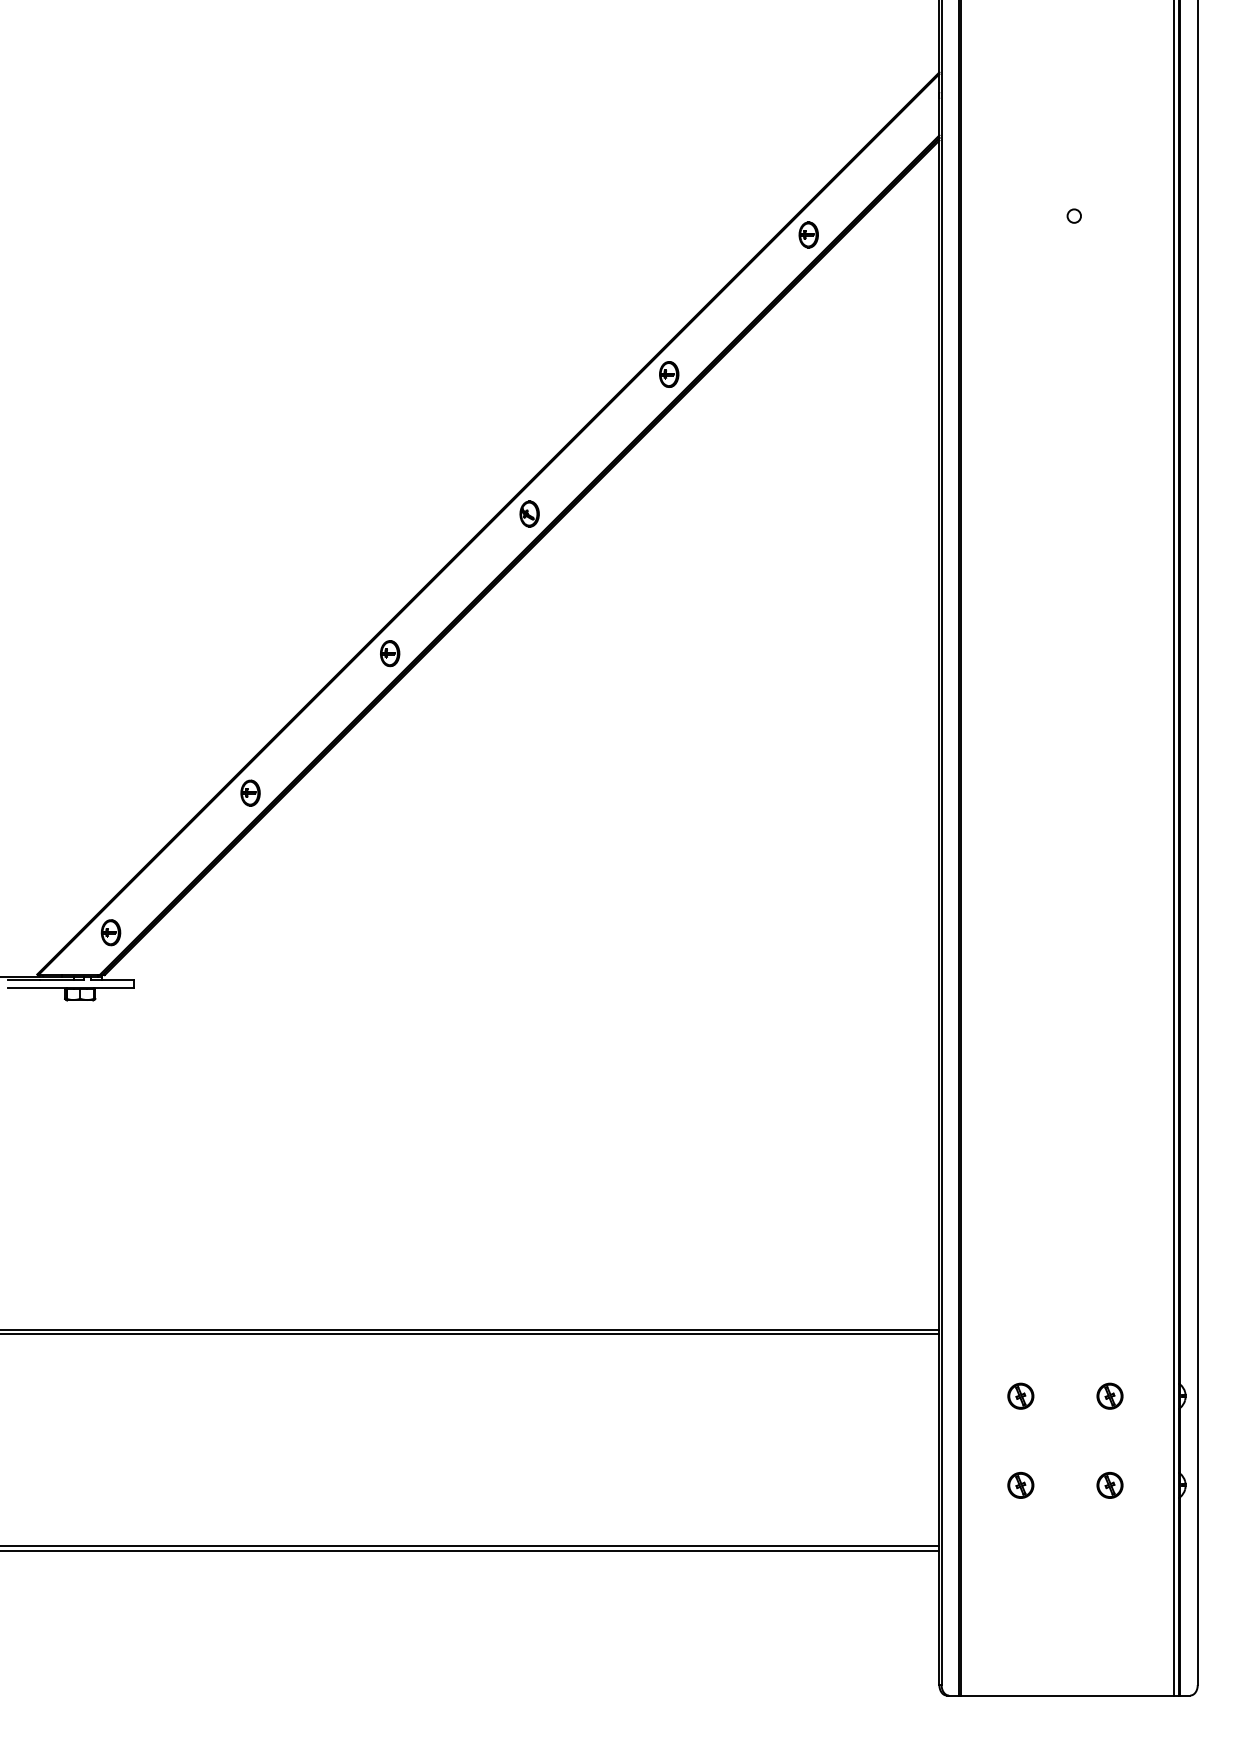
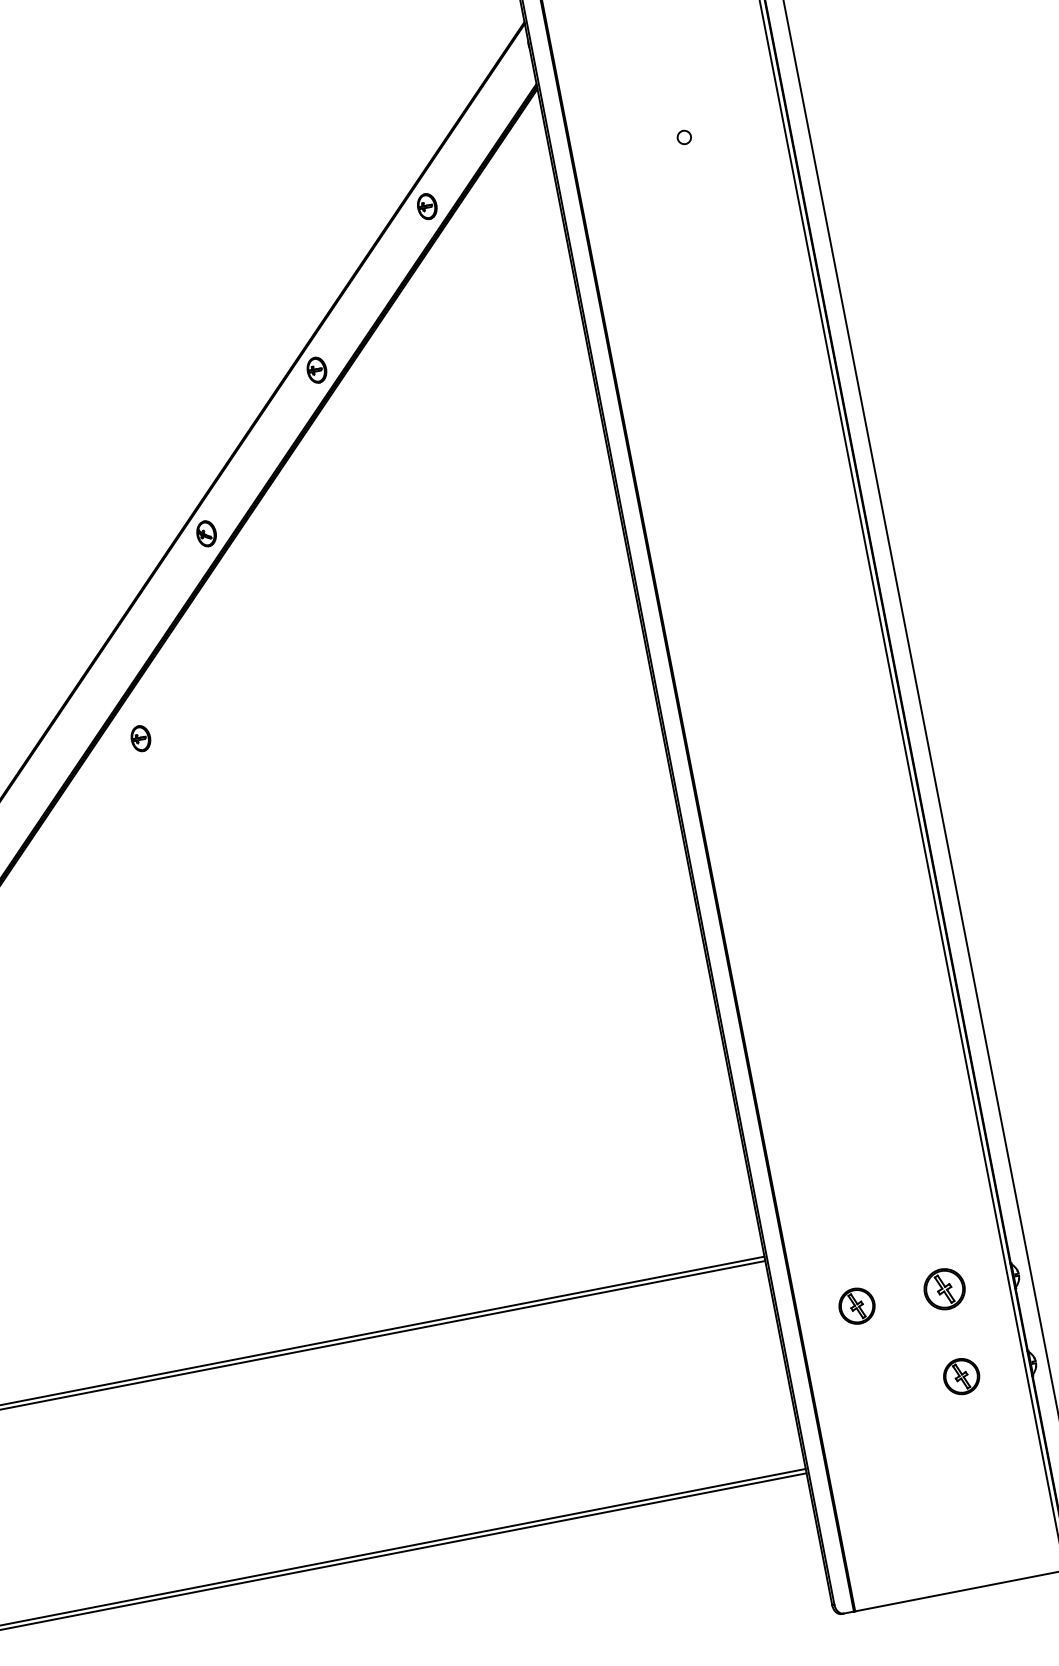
part: (390, 653) -> (141, 738), moved
part: (1020, 1395) -> (856, 1305), size x1.4
part: (1109, 1395) -> (943, 1288), size x1.6
part: (1020, 1485) -> (873, 1393), removed
part: (1109, 1485) -> (961, 1376), size x1.4

